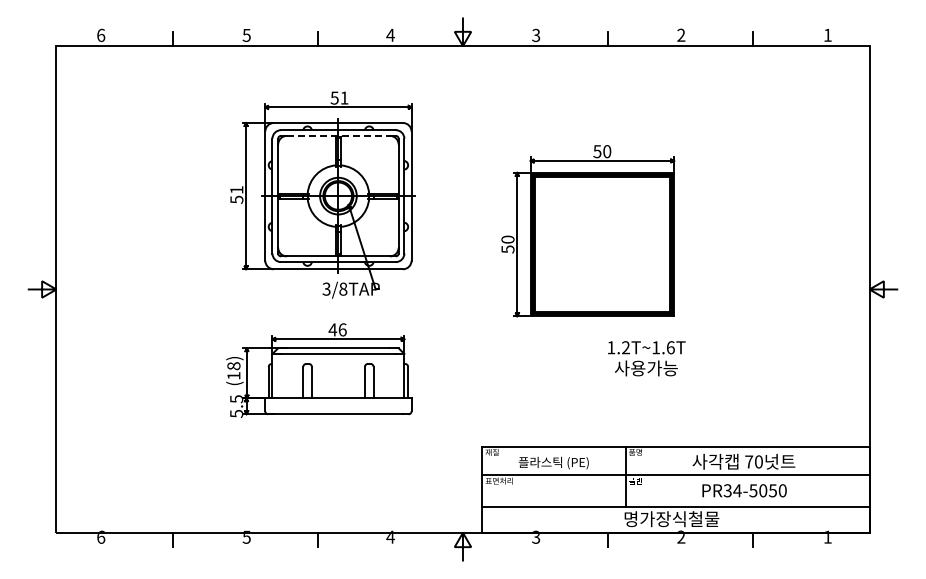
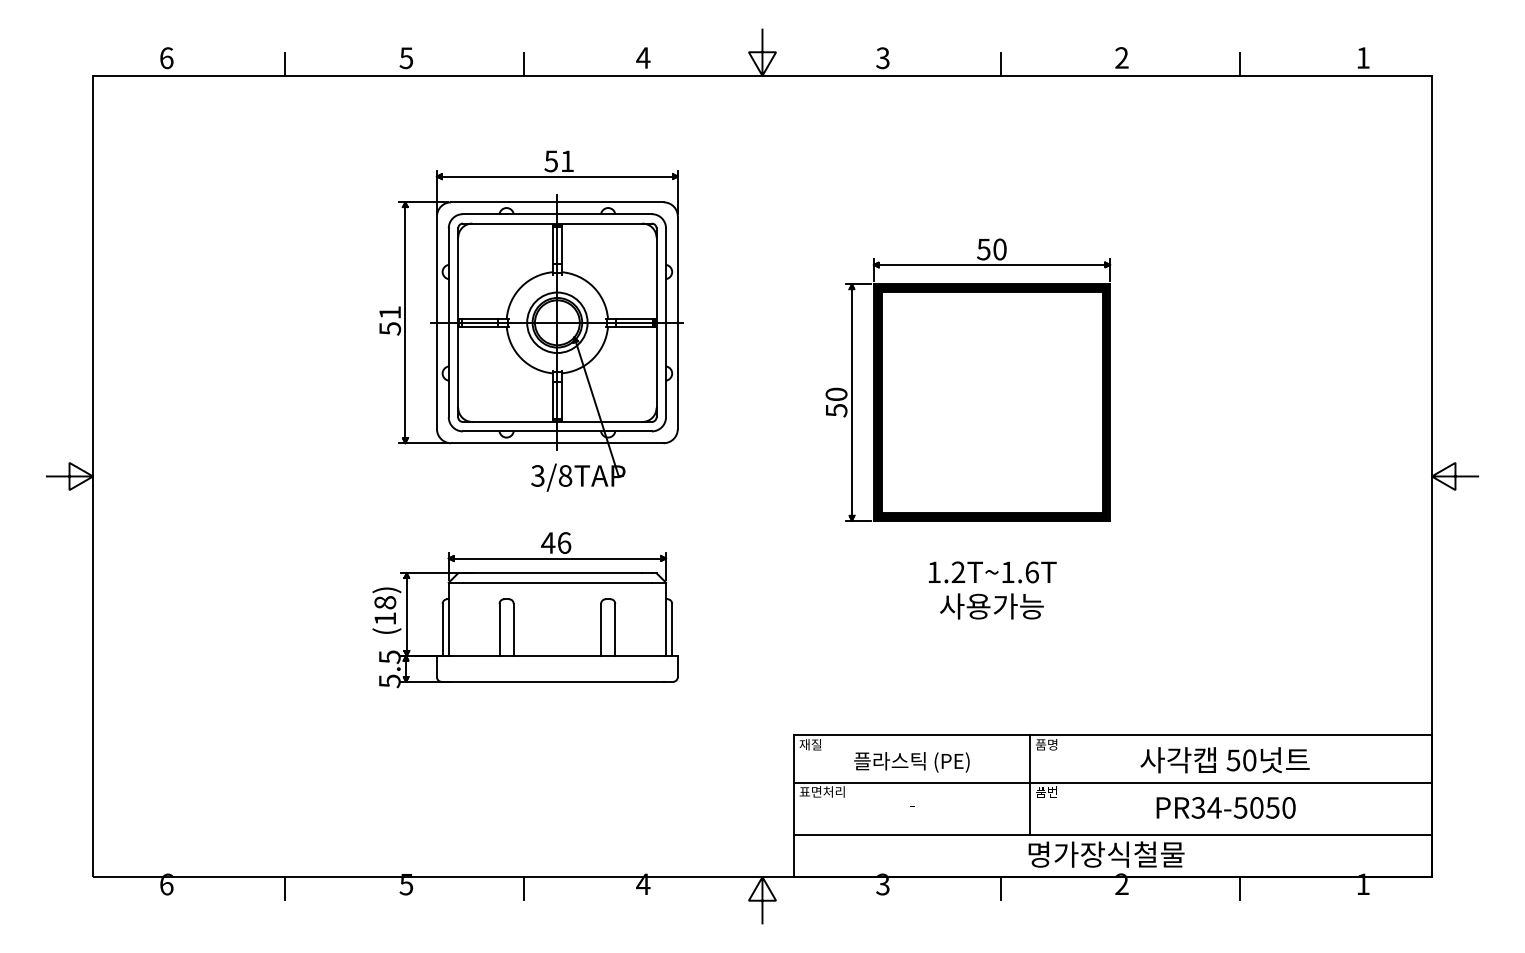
line: (338, 135) -> (557, 222), dashed -> solid
text: (646, 358) -> (992, 590), moved
text: (749, 461) -> (1234, 759), 70 -> 50

